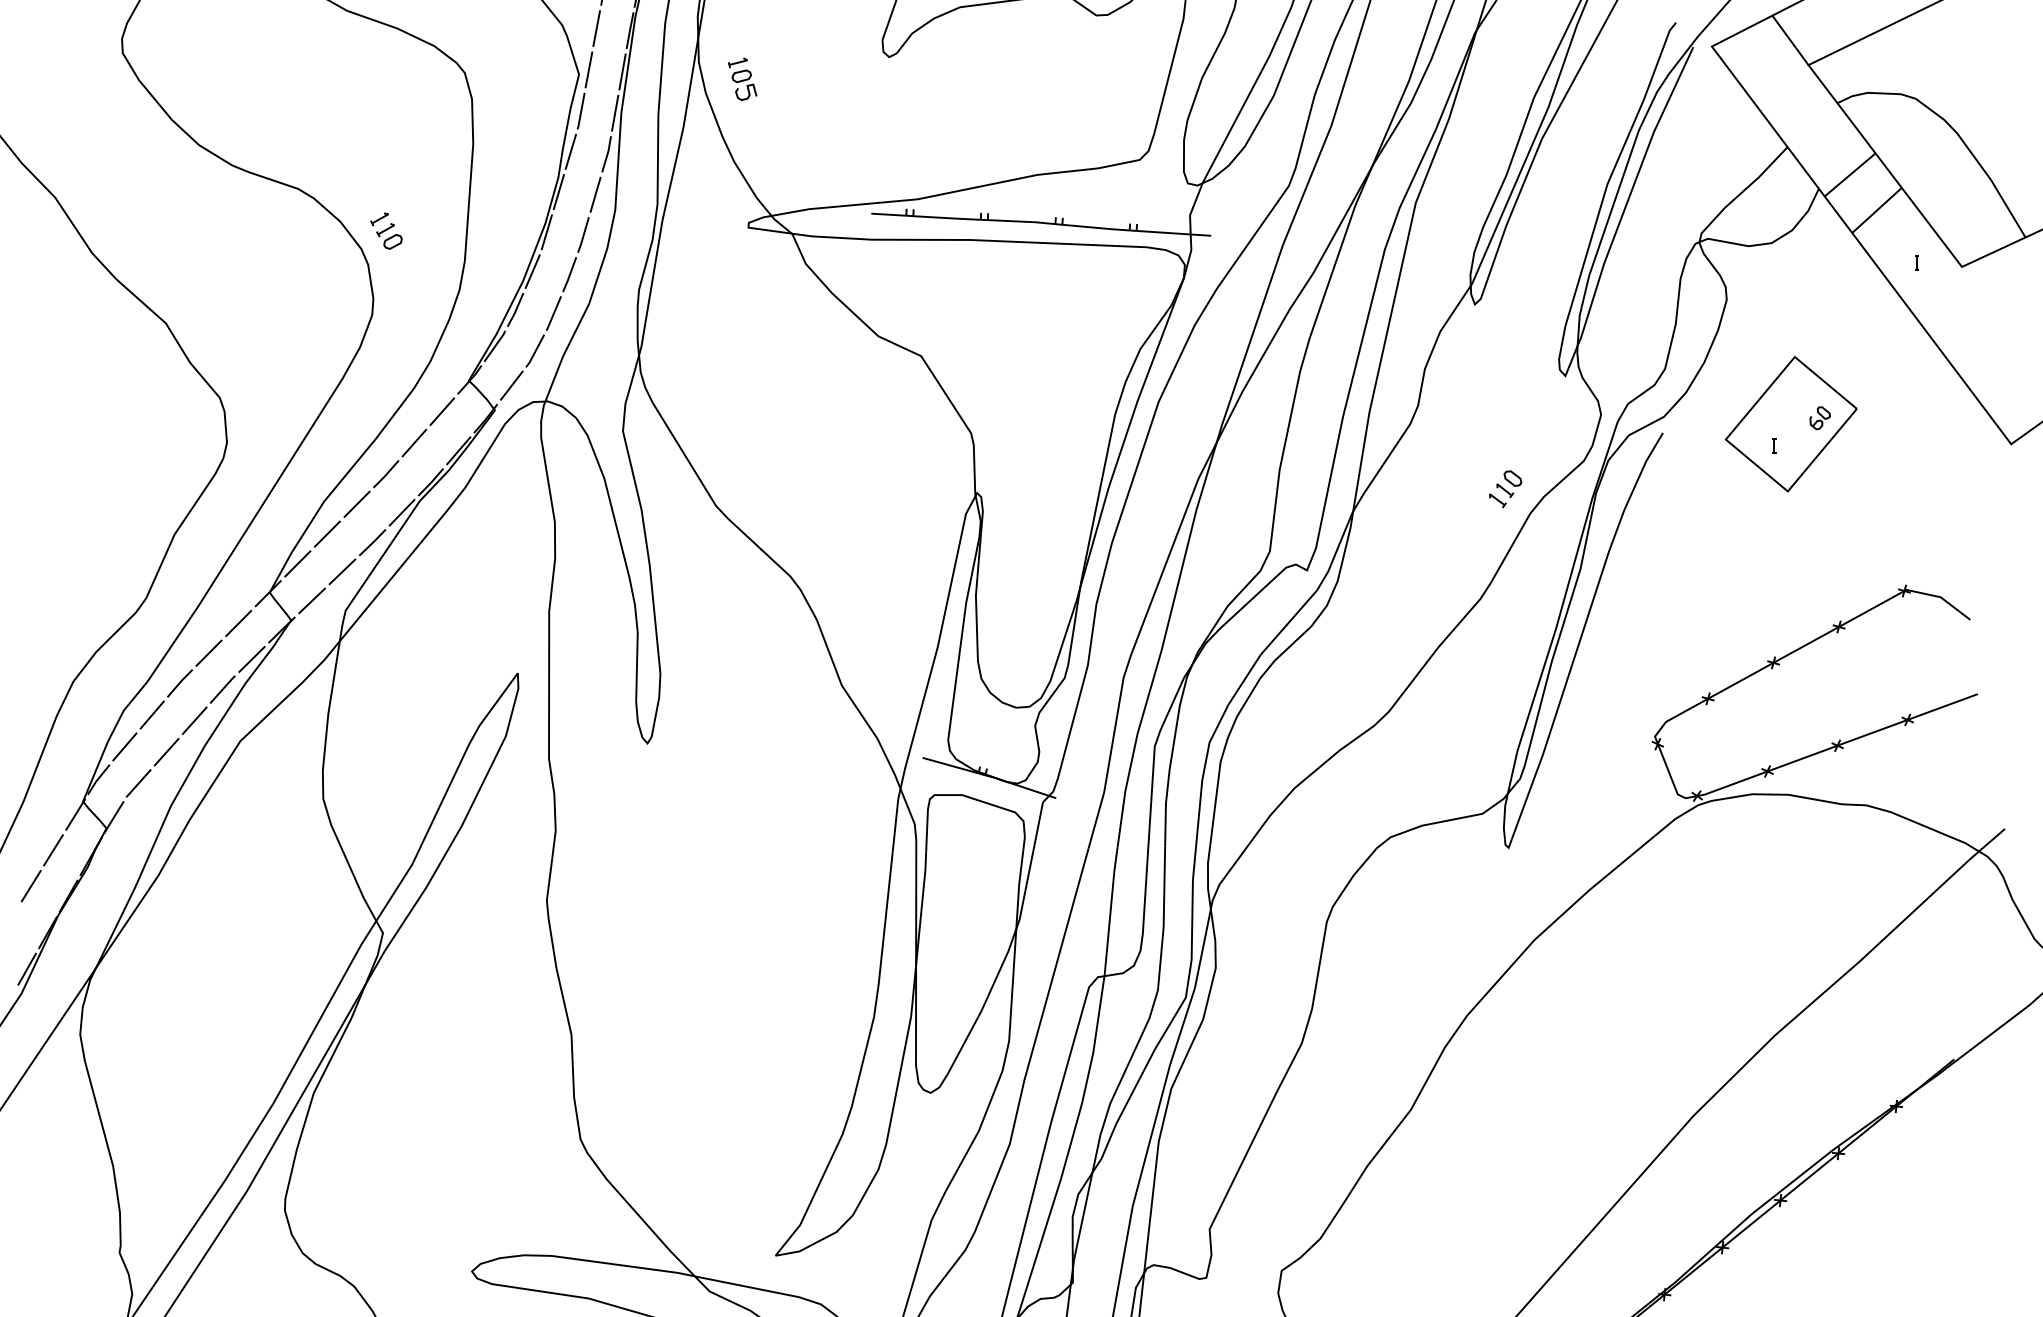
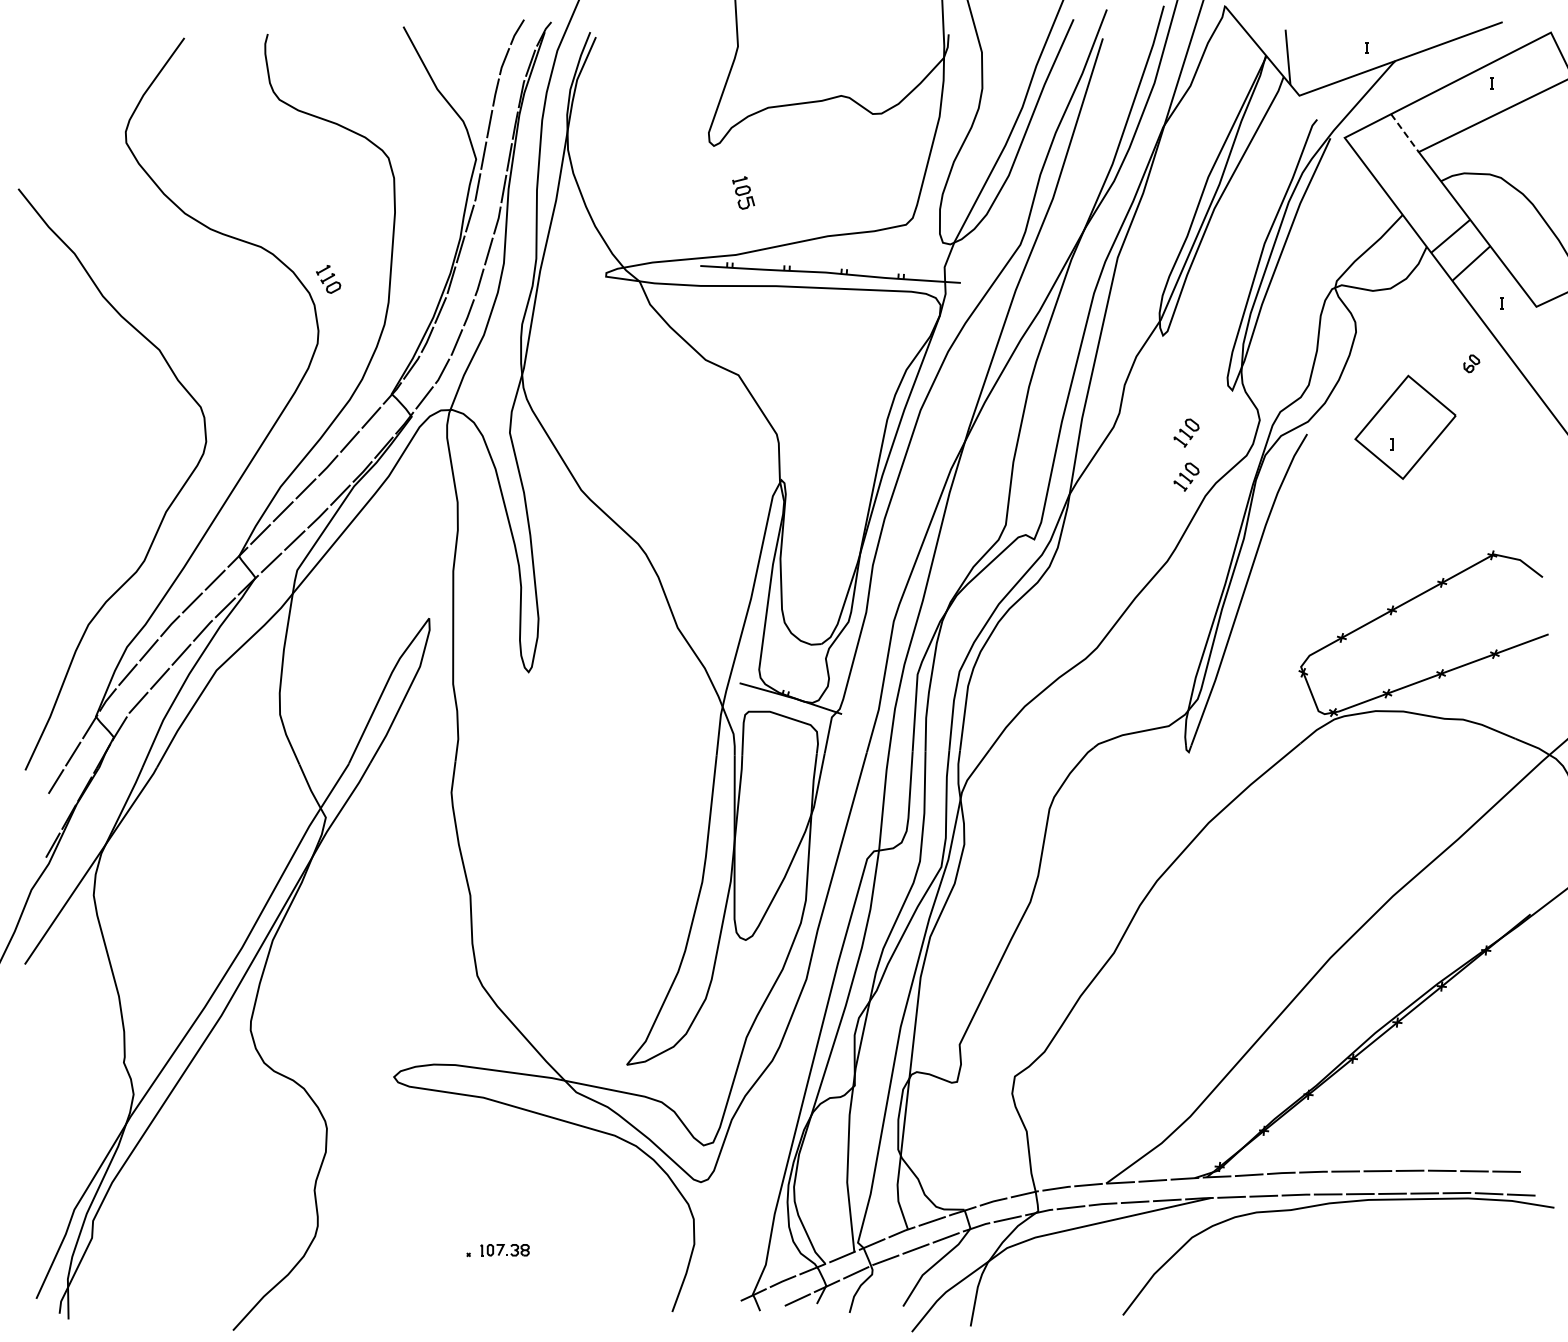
line: (1789, 39) -> (1404, 132), solid -> dashed
part: (742, 78) -> (743, 192), moved
part: (1819, 417) -> (1471, 363), moved
part: (1505, 430) -> (1186, 432), added

